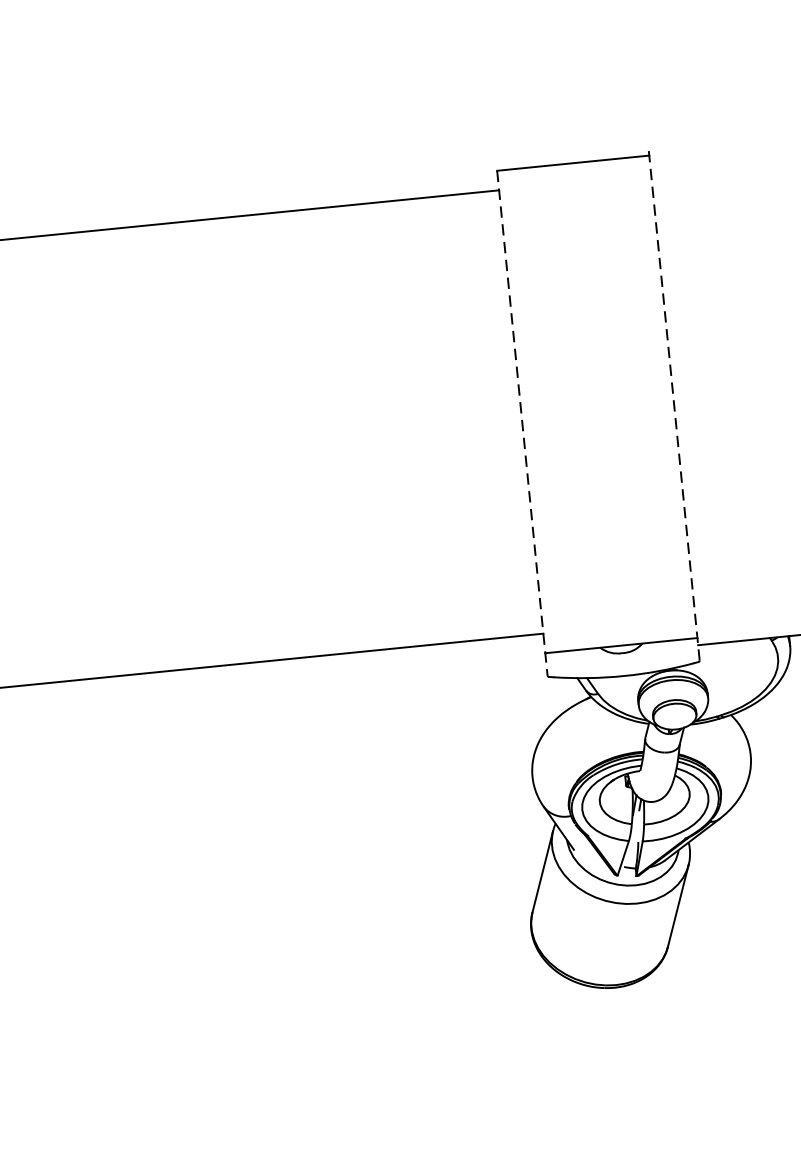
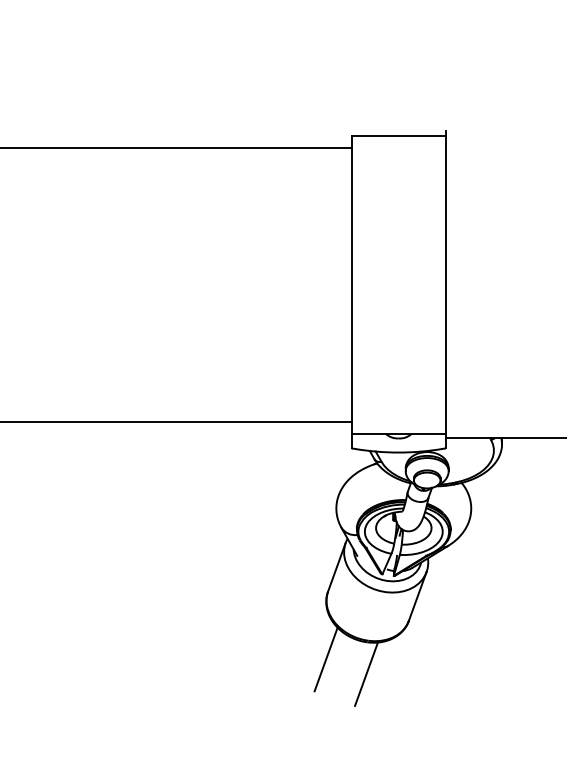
line: (673, 403) -> (445, 288), dashed -> solid
line: (522, 424) -> (351, 292), dashed -> solid
line: (539, 1022) -> (325, 659), added
line: (607, 1038) -> (366, 673), added

